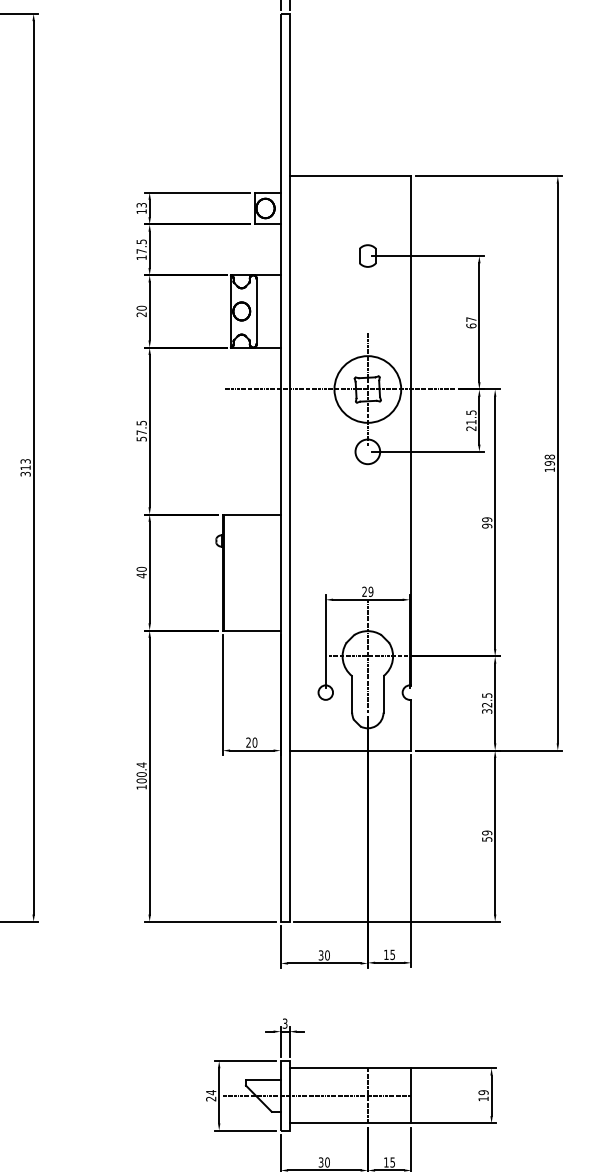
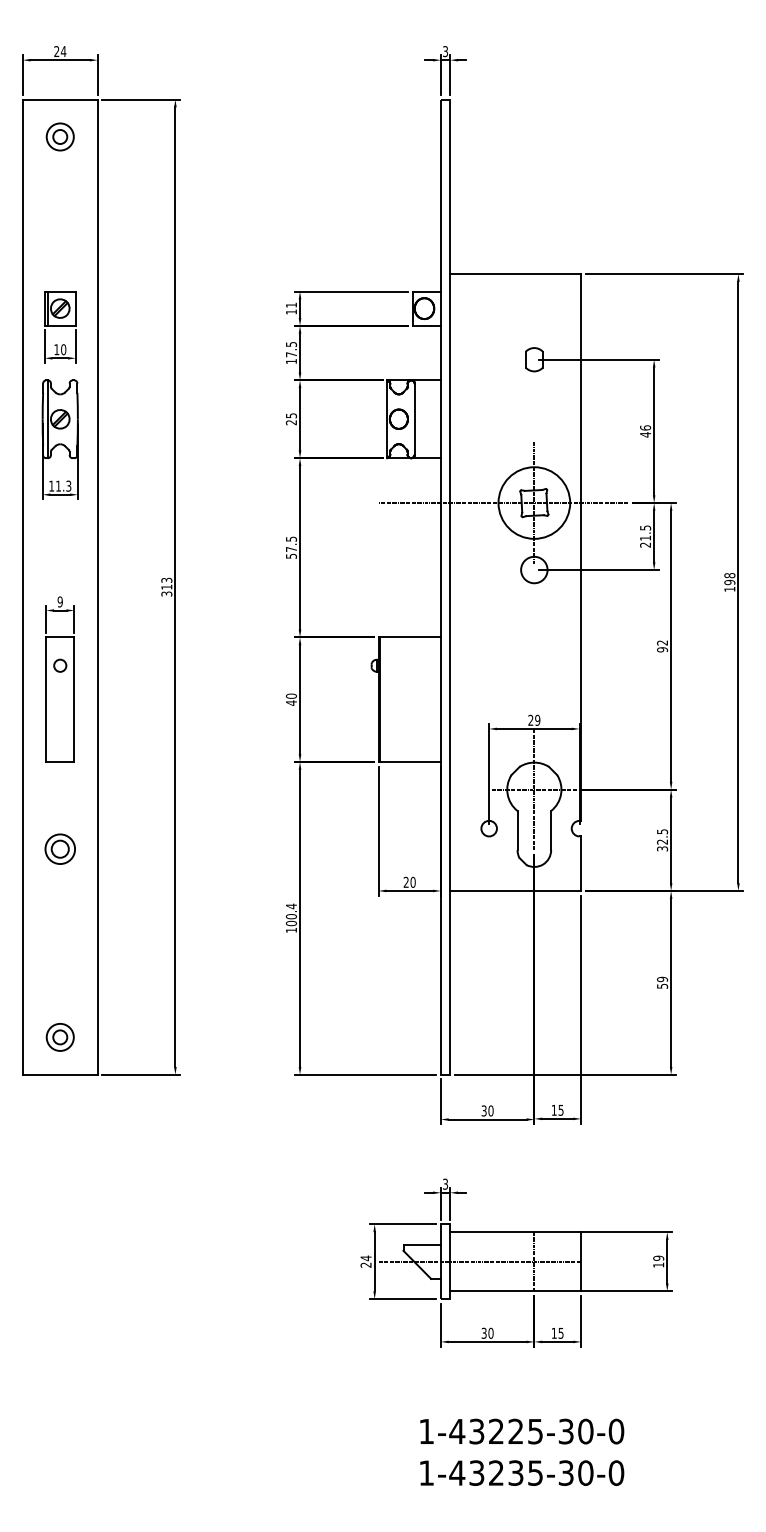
text: (141, 204) -> (291, 304), 13 -> 11
text: (140, 307) -> (290, 415), 20 -> 25
text: (471, 322) -> (645, 431), 67 -> 46
text: (487, 519) -> (662, 642), 99 -> 92

